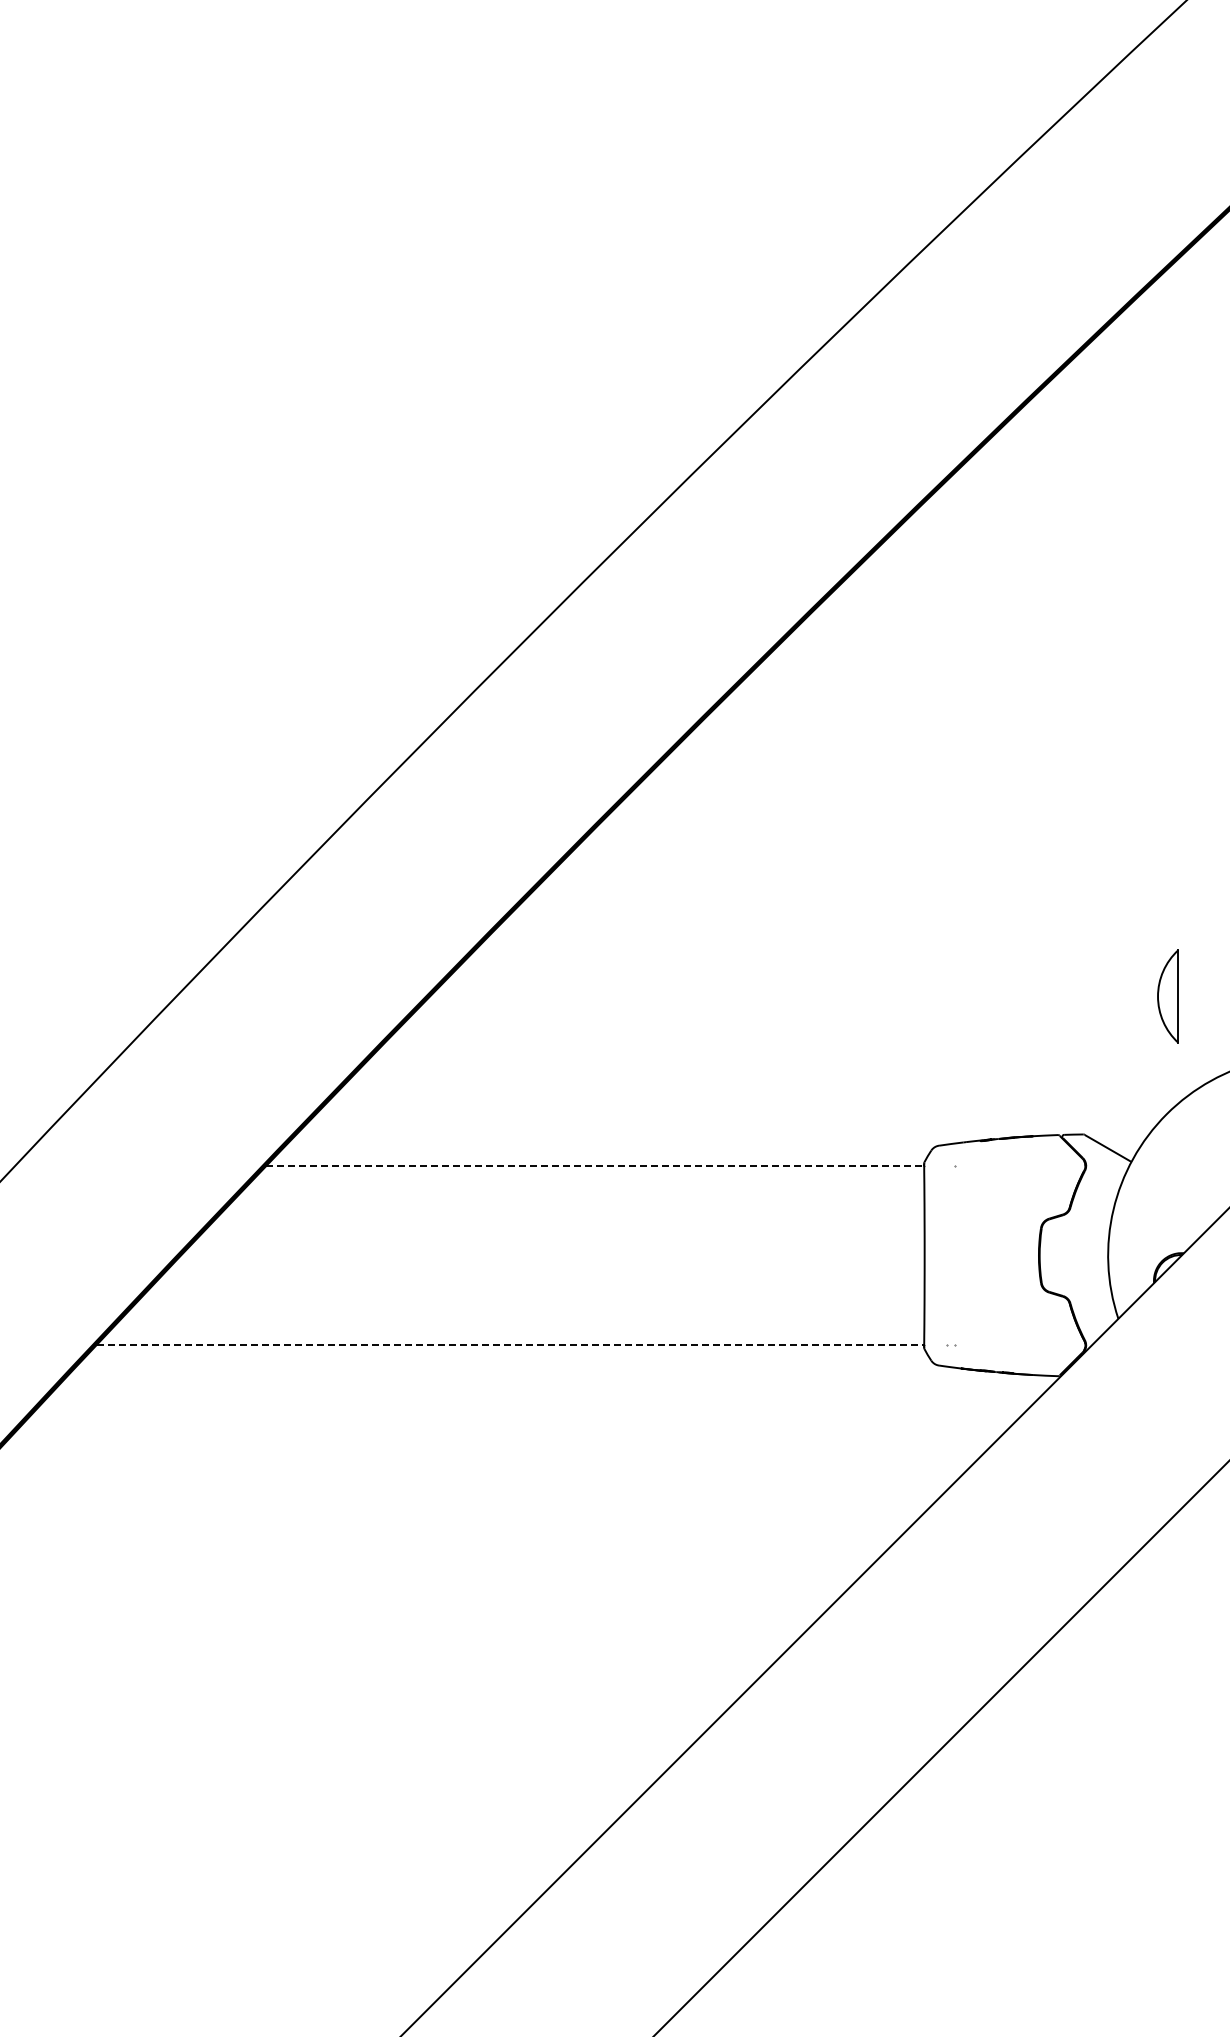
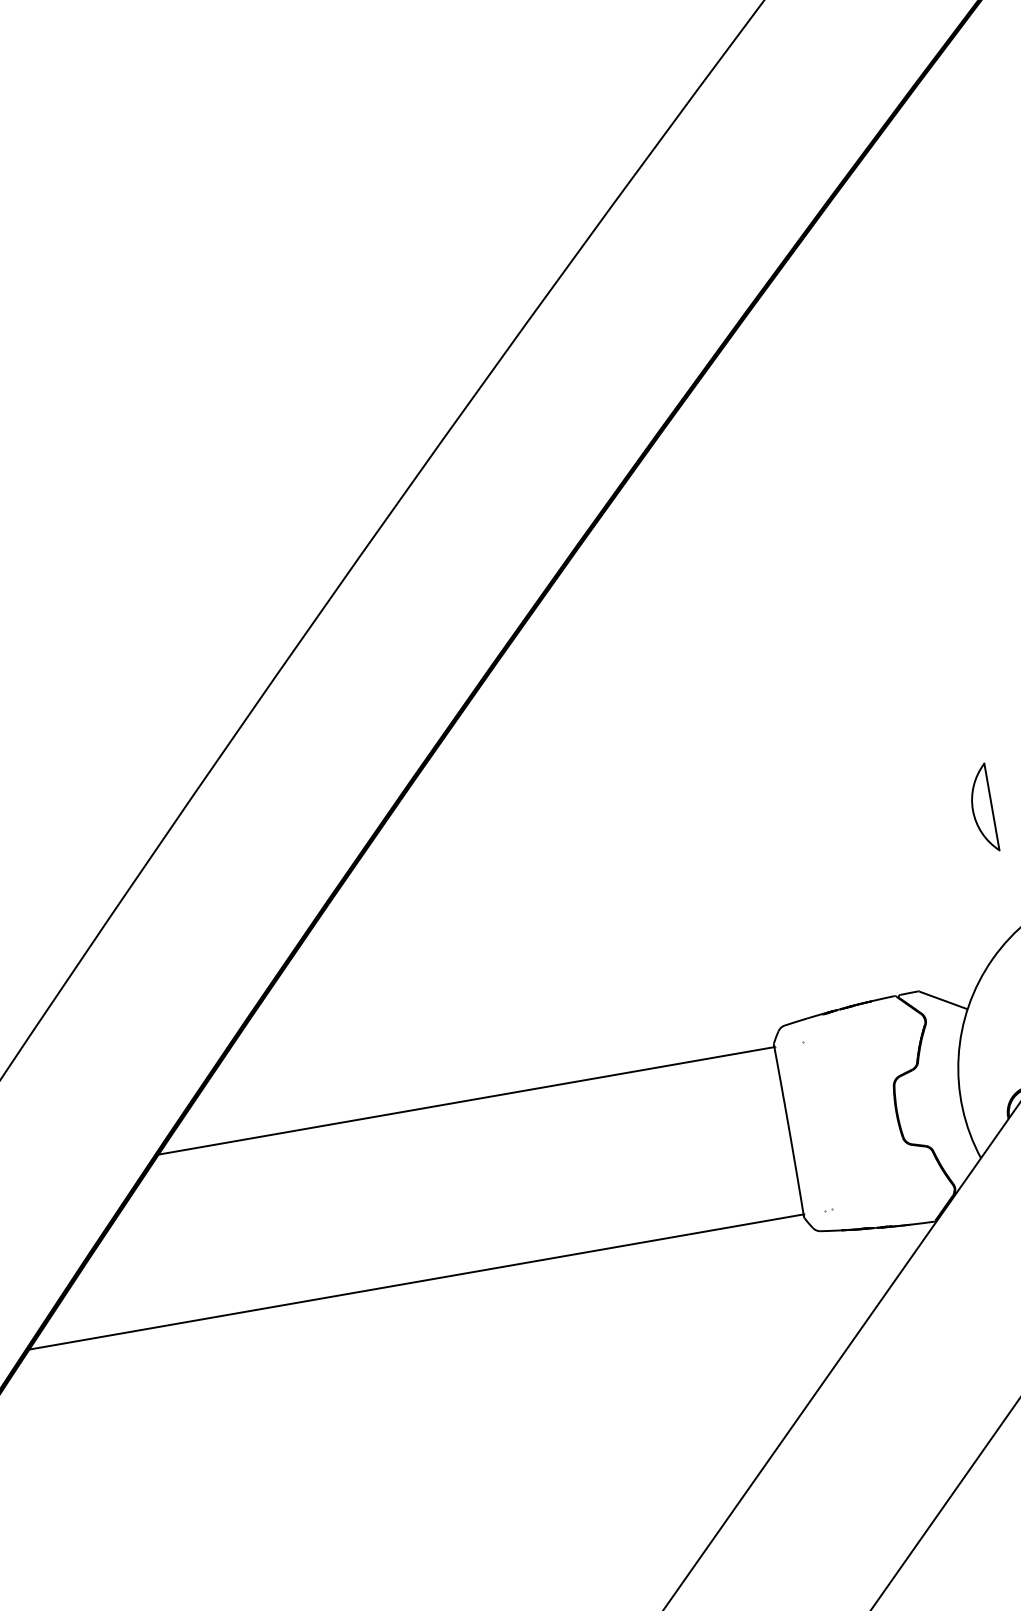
part: (1167, 996) -> (981, 808), moved
line: (595, 1166) -> (466, 1101), dashed -> solid
line: (510, 1345) -> (416, 1282), dashed -> solid

